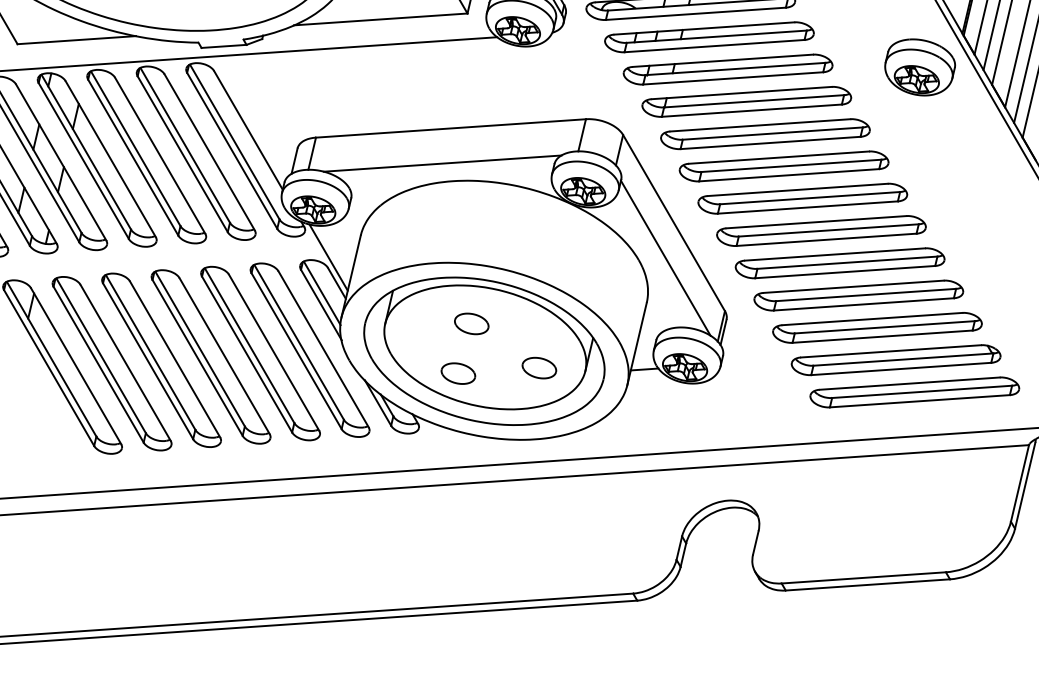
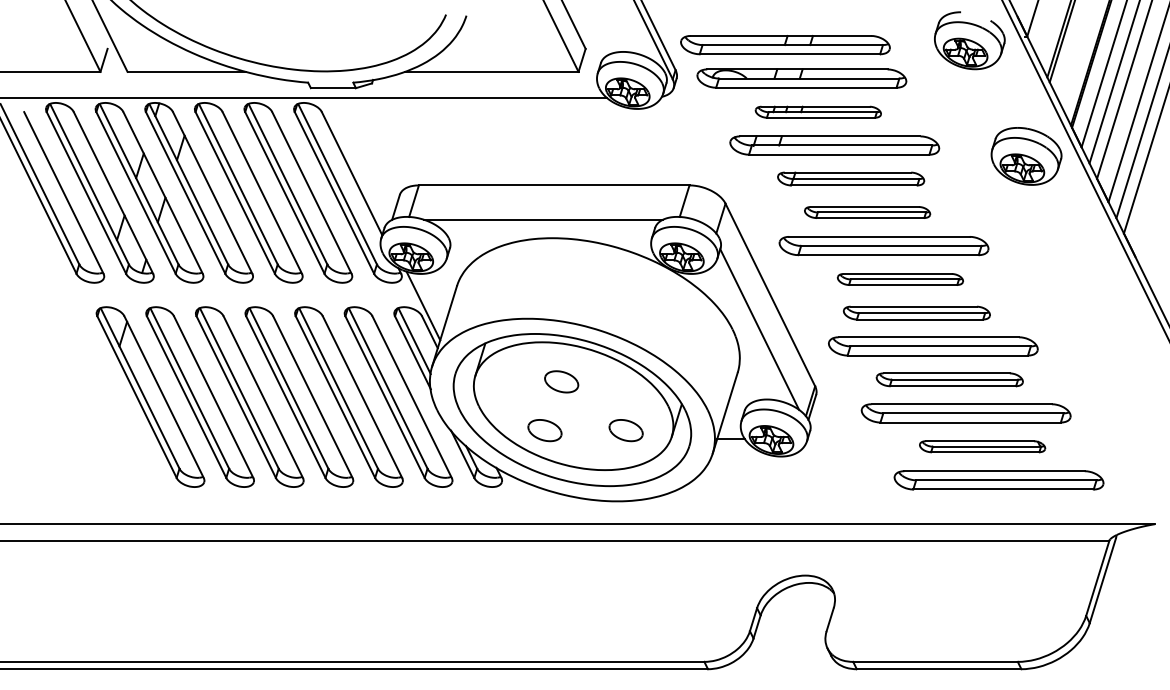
part: (709, 37) -> (818, 112), size x0.6
part: (746, 101) -> (850, 178), size x0.7
part: (765, 134) -> (867, 212), size x0.6
part: (802, 198) -> (900, 279), size x0.6
part: (821, 231) -> (916, 313), size x0.7
part: (858, 295) -> (949, 379), size x0.7
part: (896, 359) -> (982, 446), size x0.6

